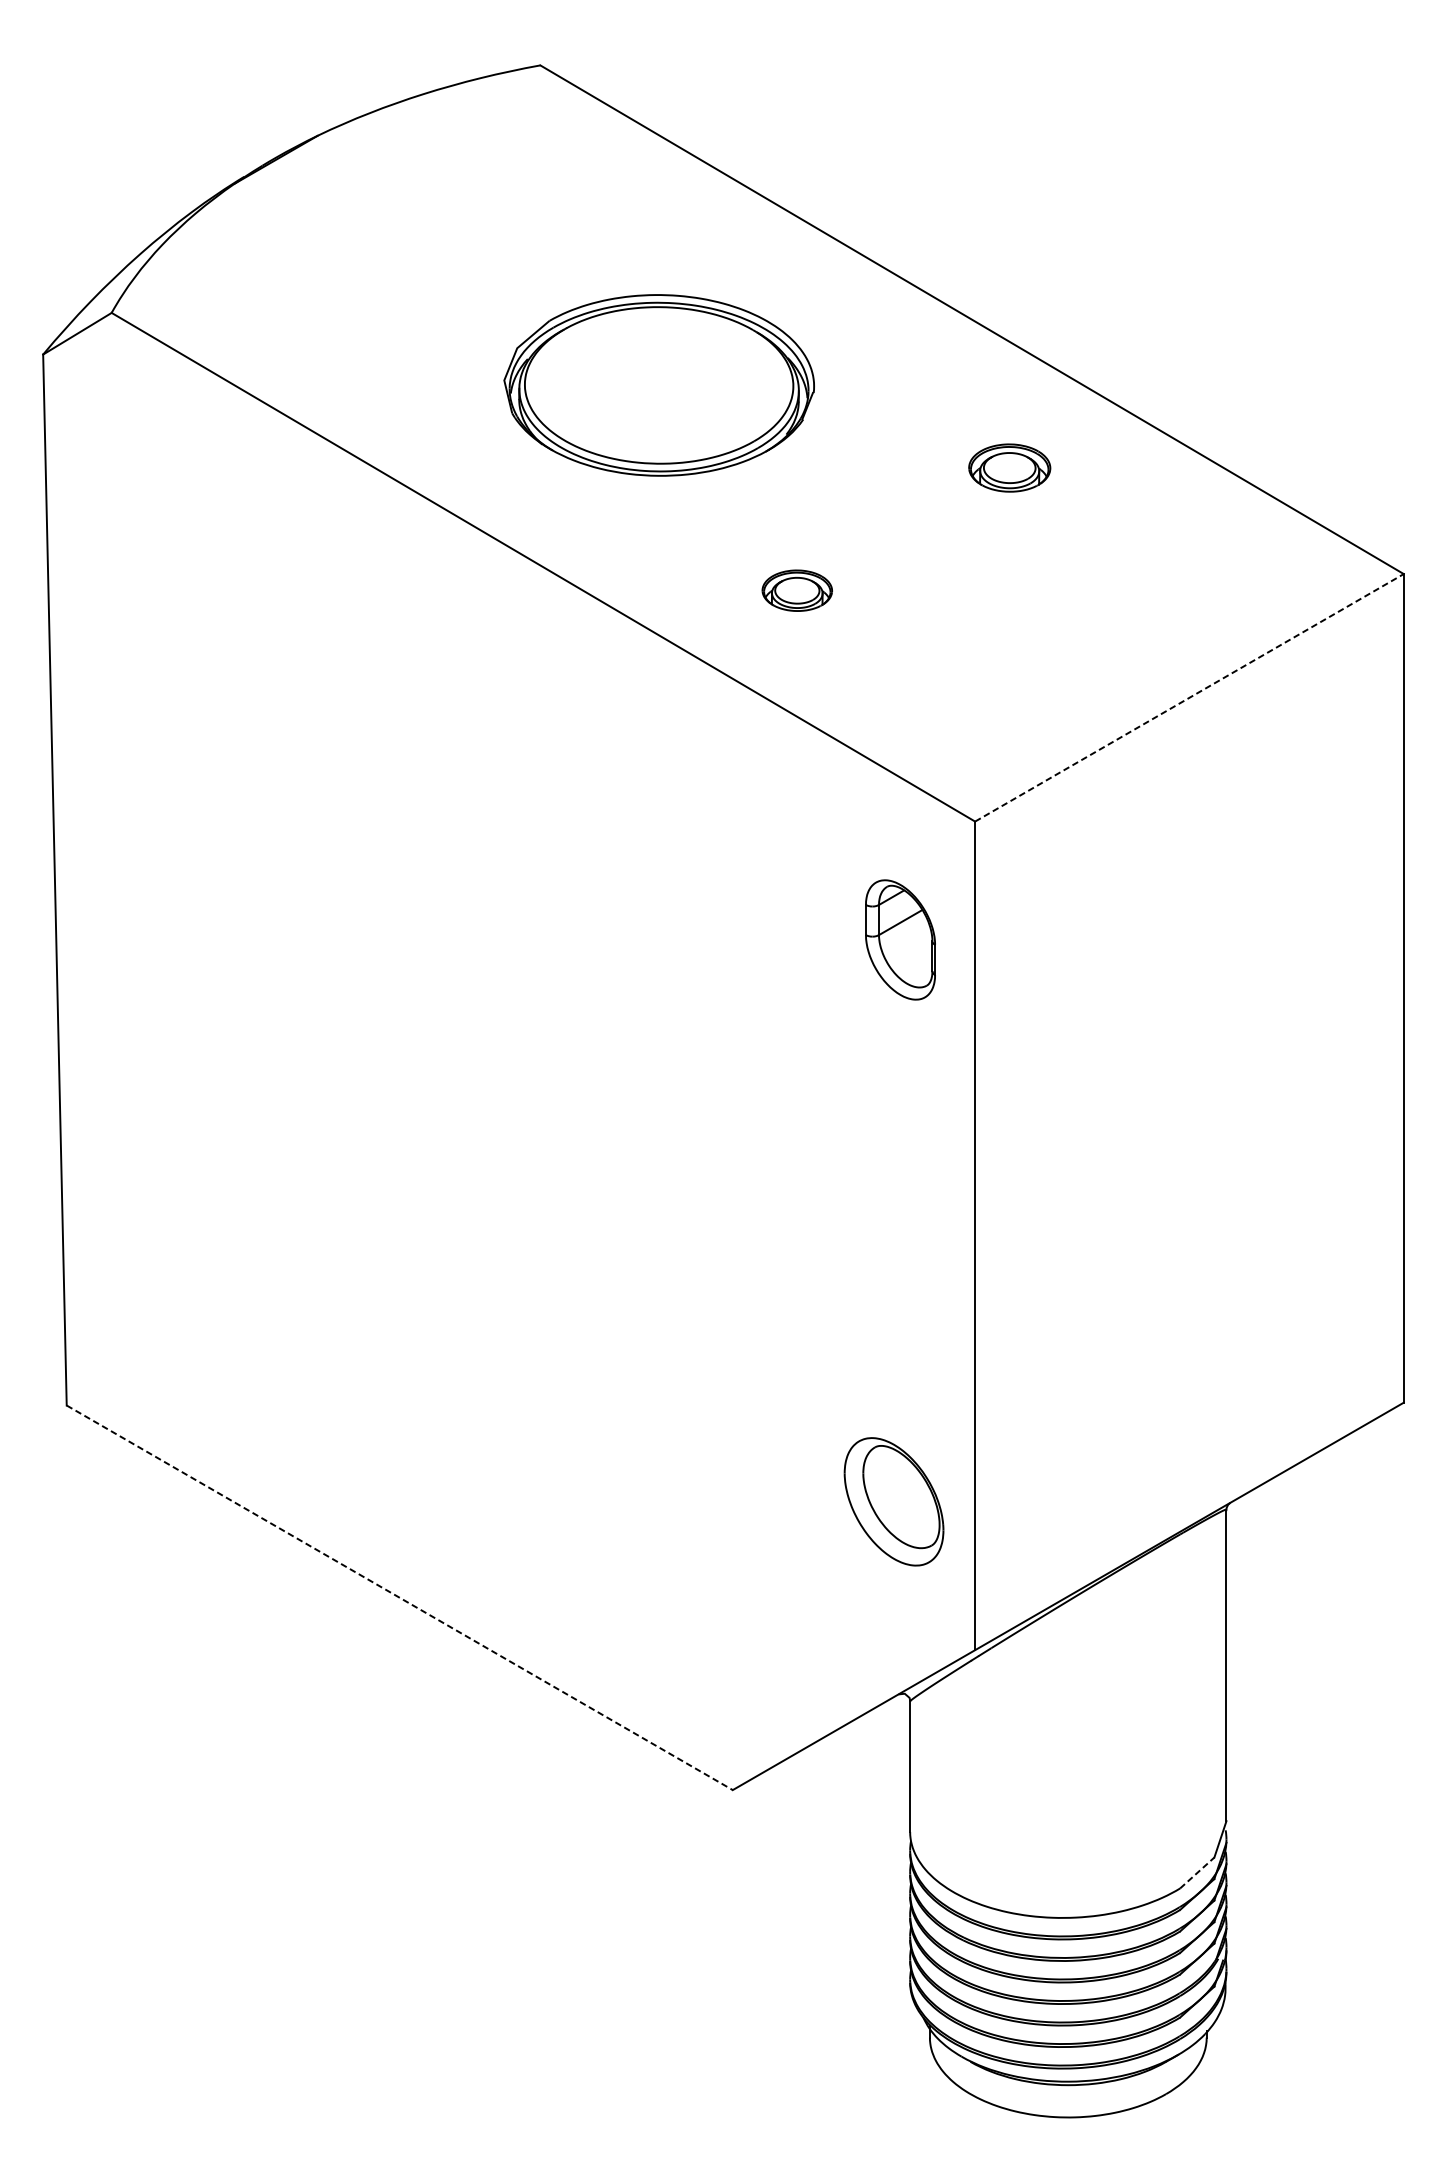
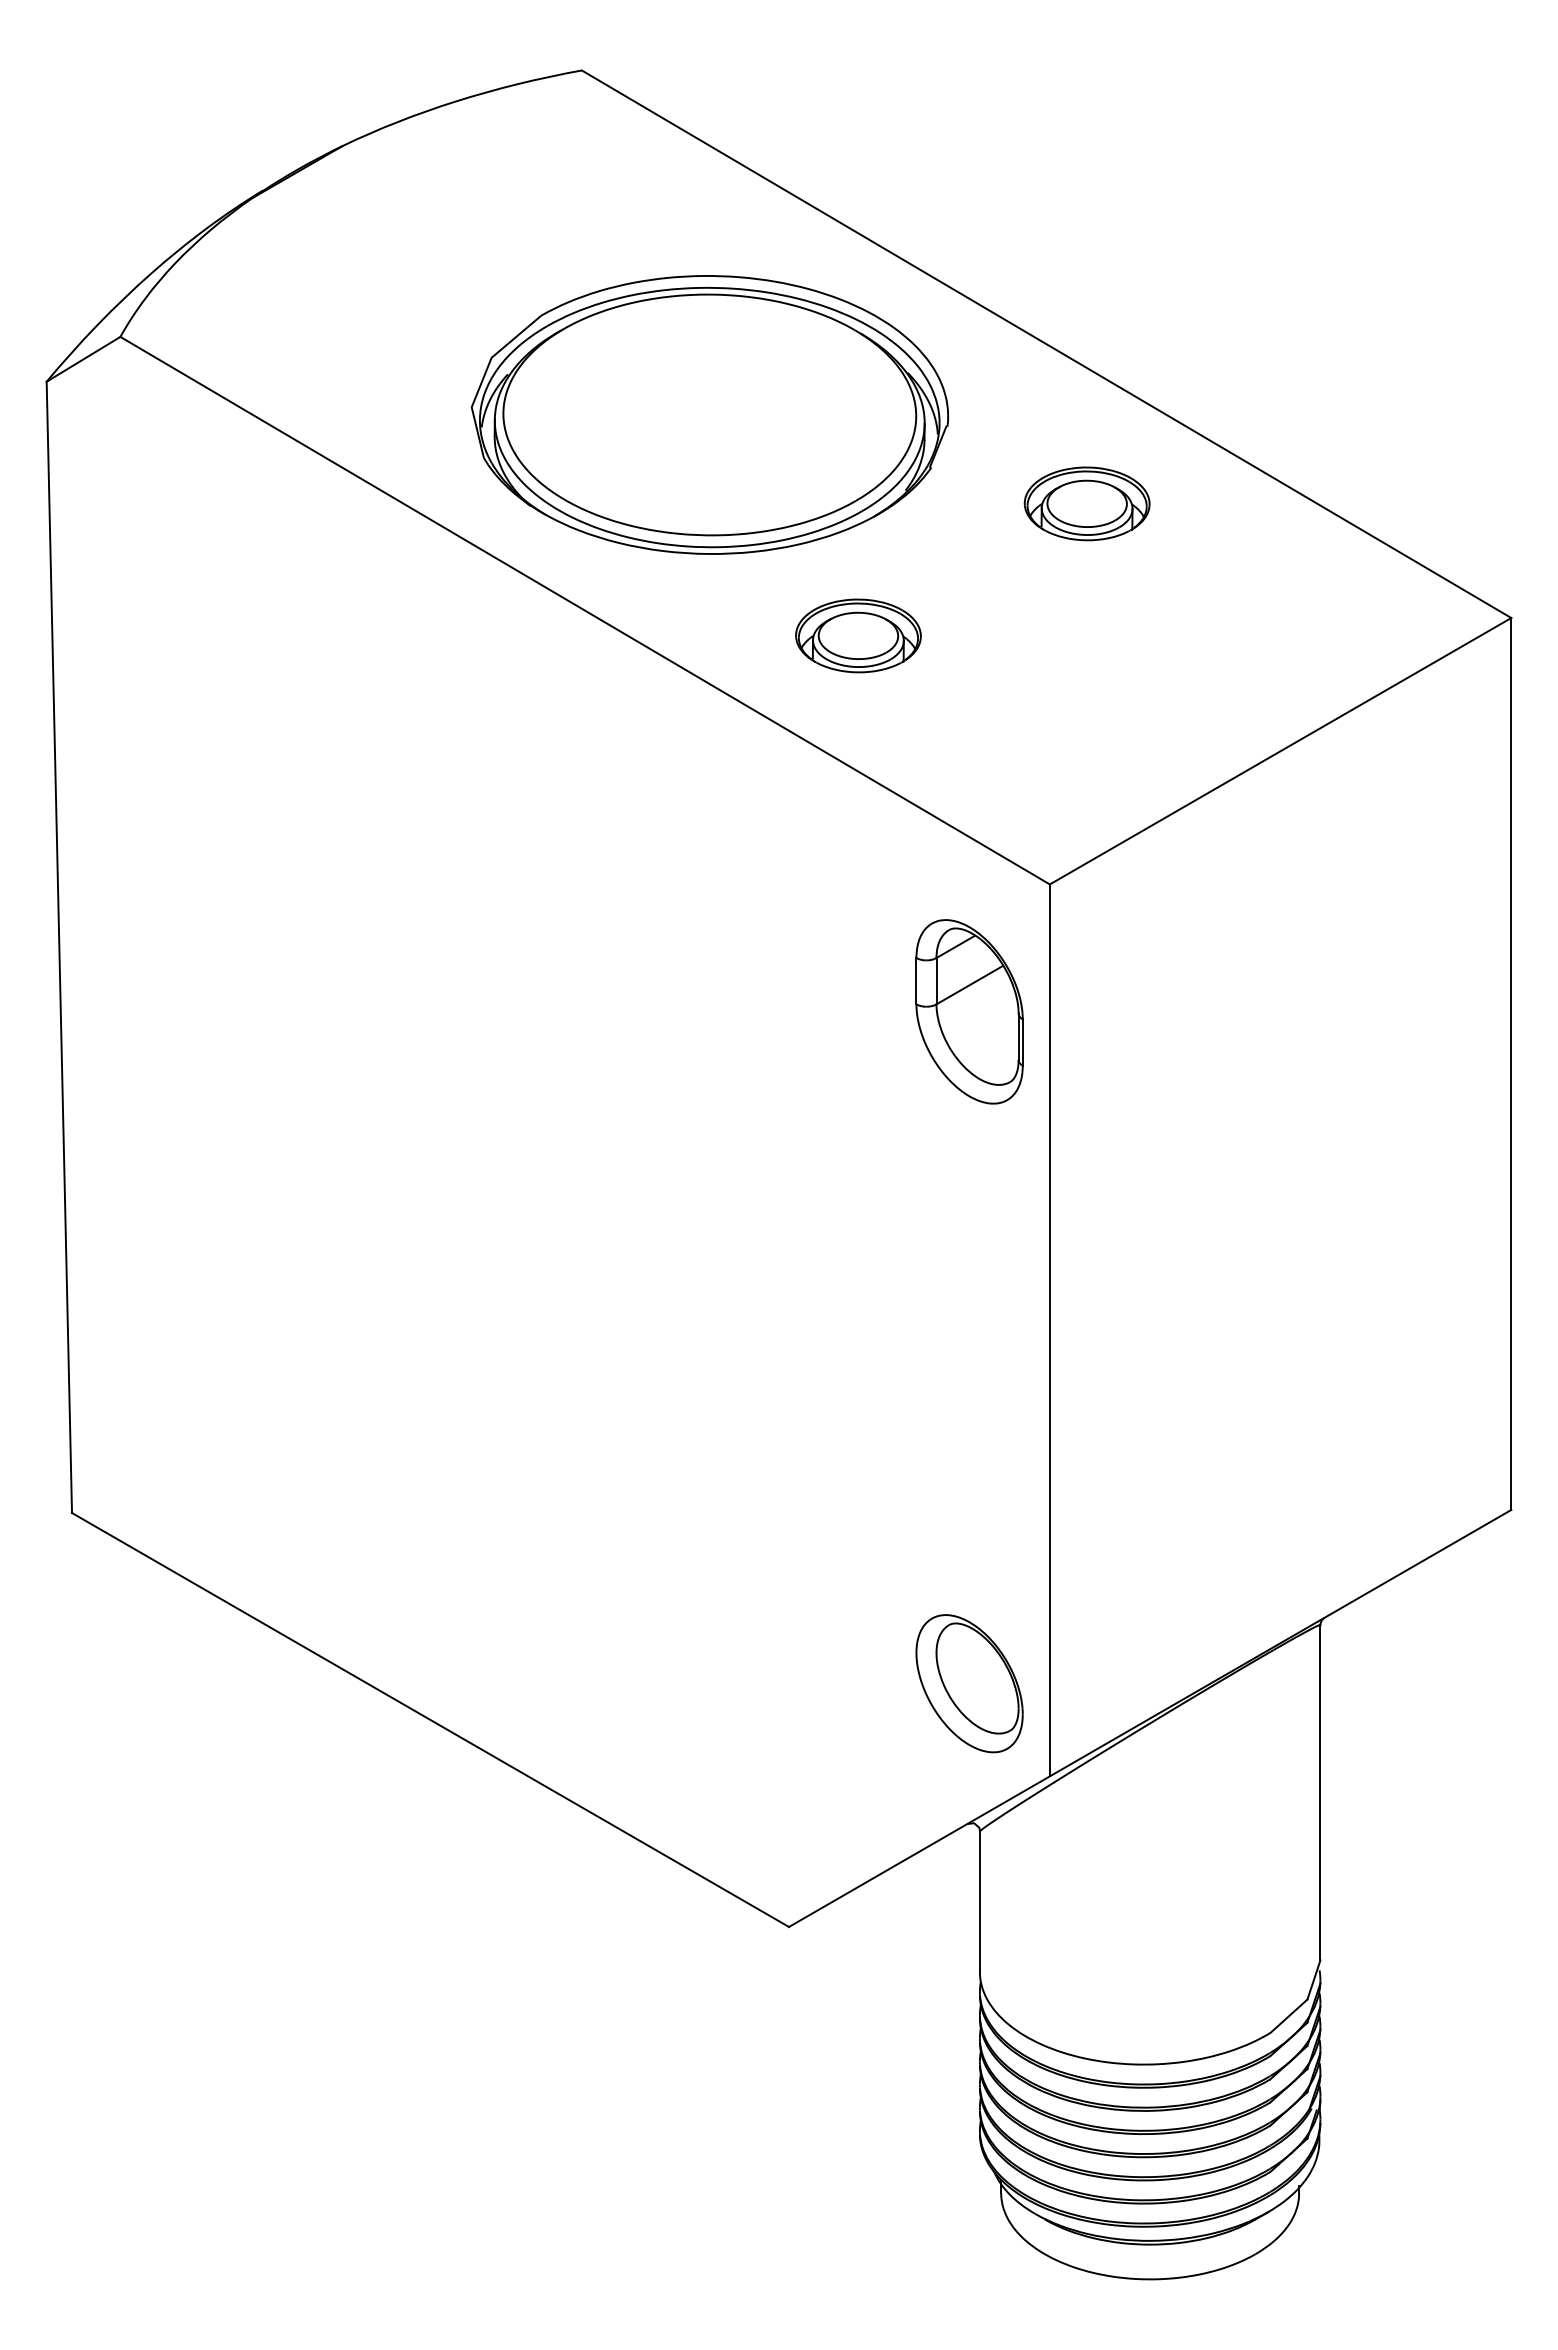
part: (658, 384) -> (709, 414), size x1.43
part: (1009, 467) -> (1086, 503), size x1.43
part: (797, 590) -> (858, 635), size x1.67
line: (1190, 697) -> (1281, 750), dashed -> solid
part: (900, 939) -> (969, 1011), size x1.43
part: (893, 1501) -> (969, 1683), moved
line: (399, 1597) -> (430, 1719), dashed -> solid
line: (1196, 1873) -> (1288, 2016), dashed -> solid

